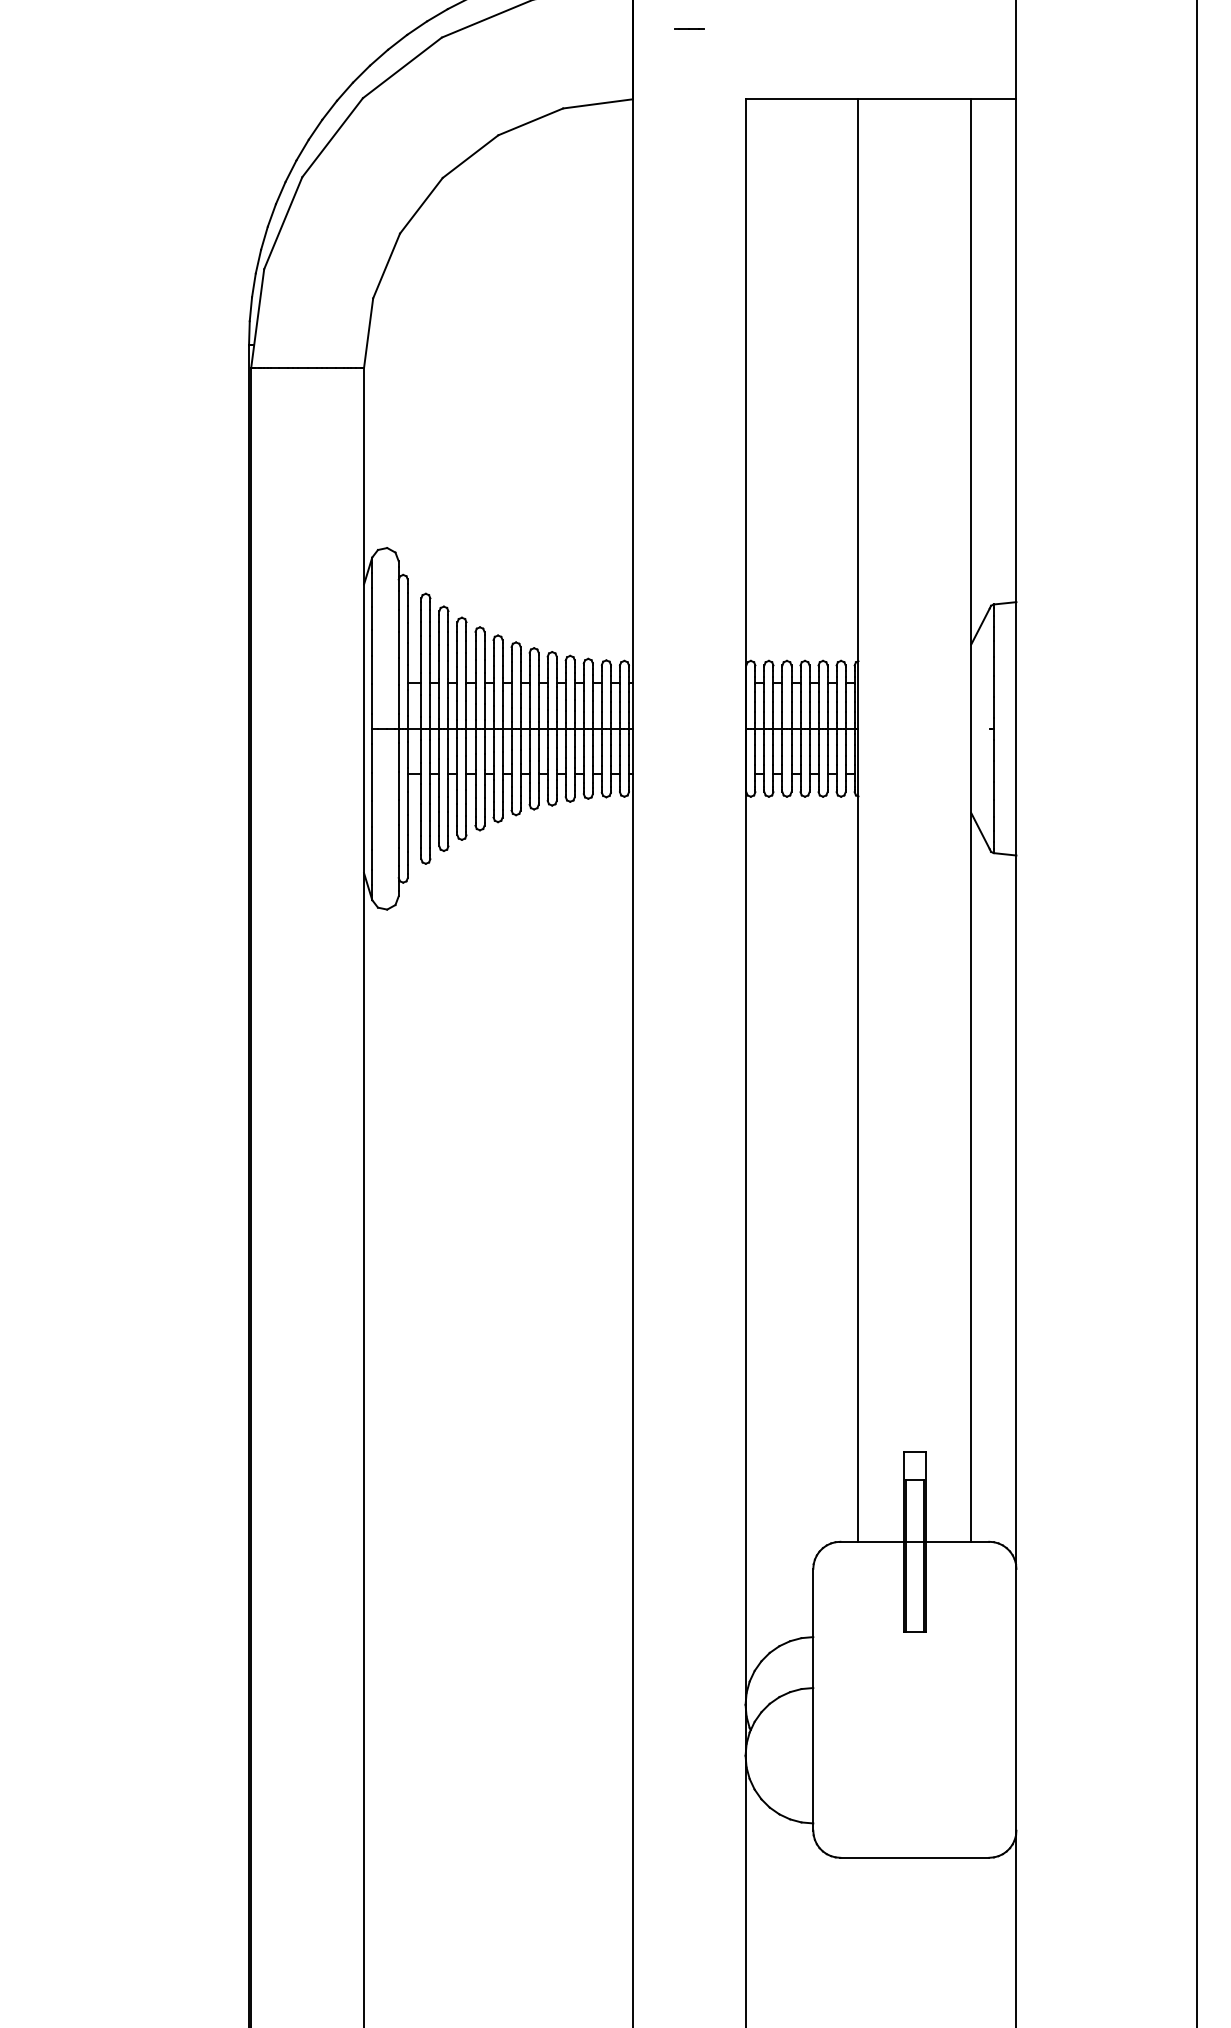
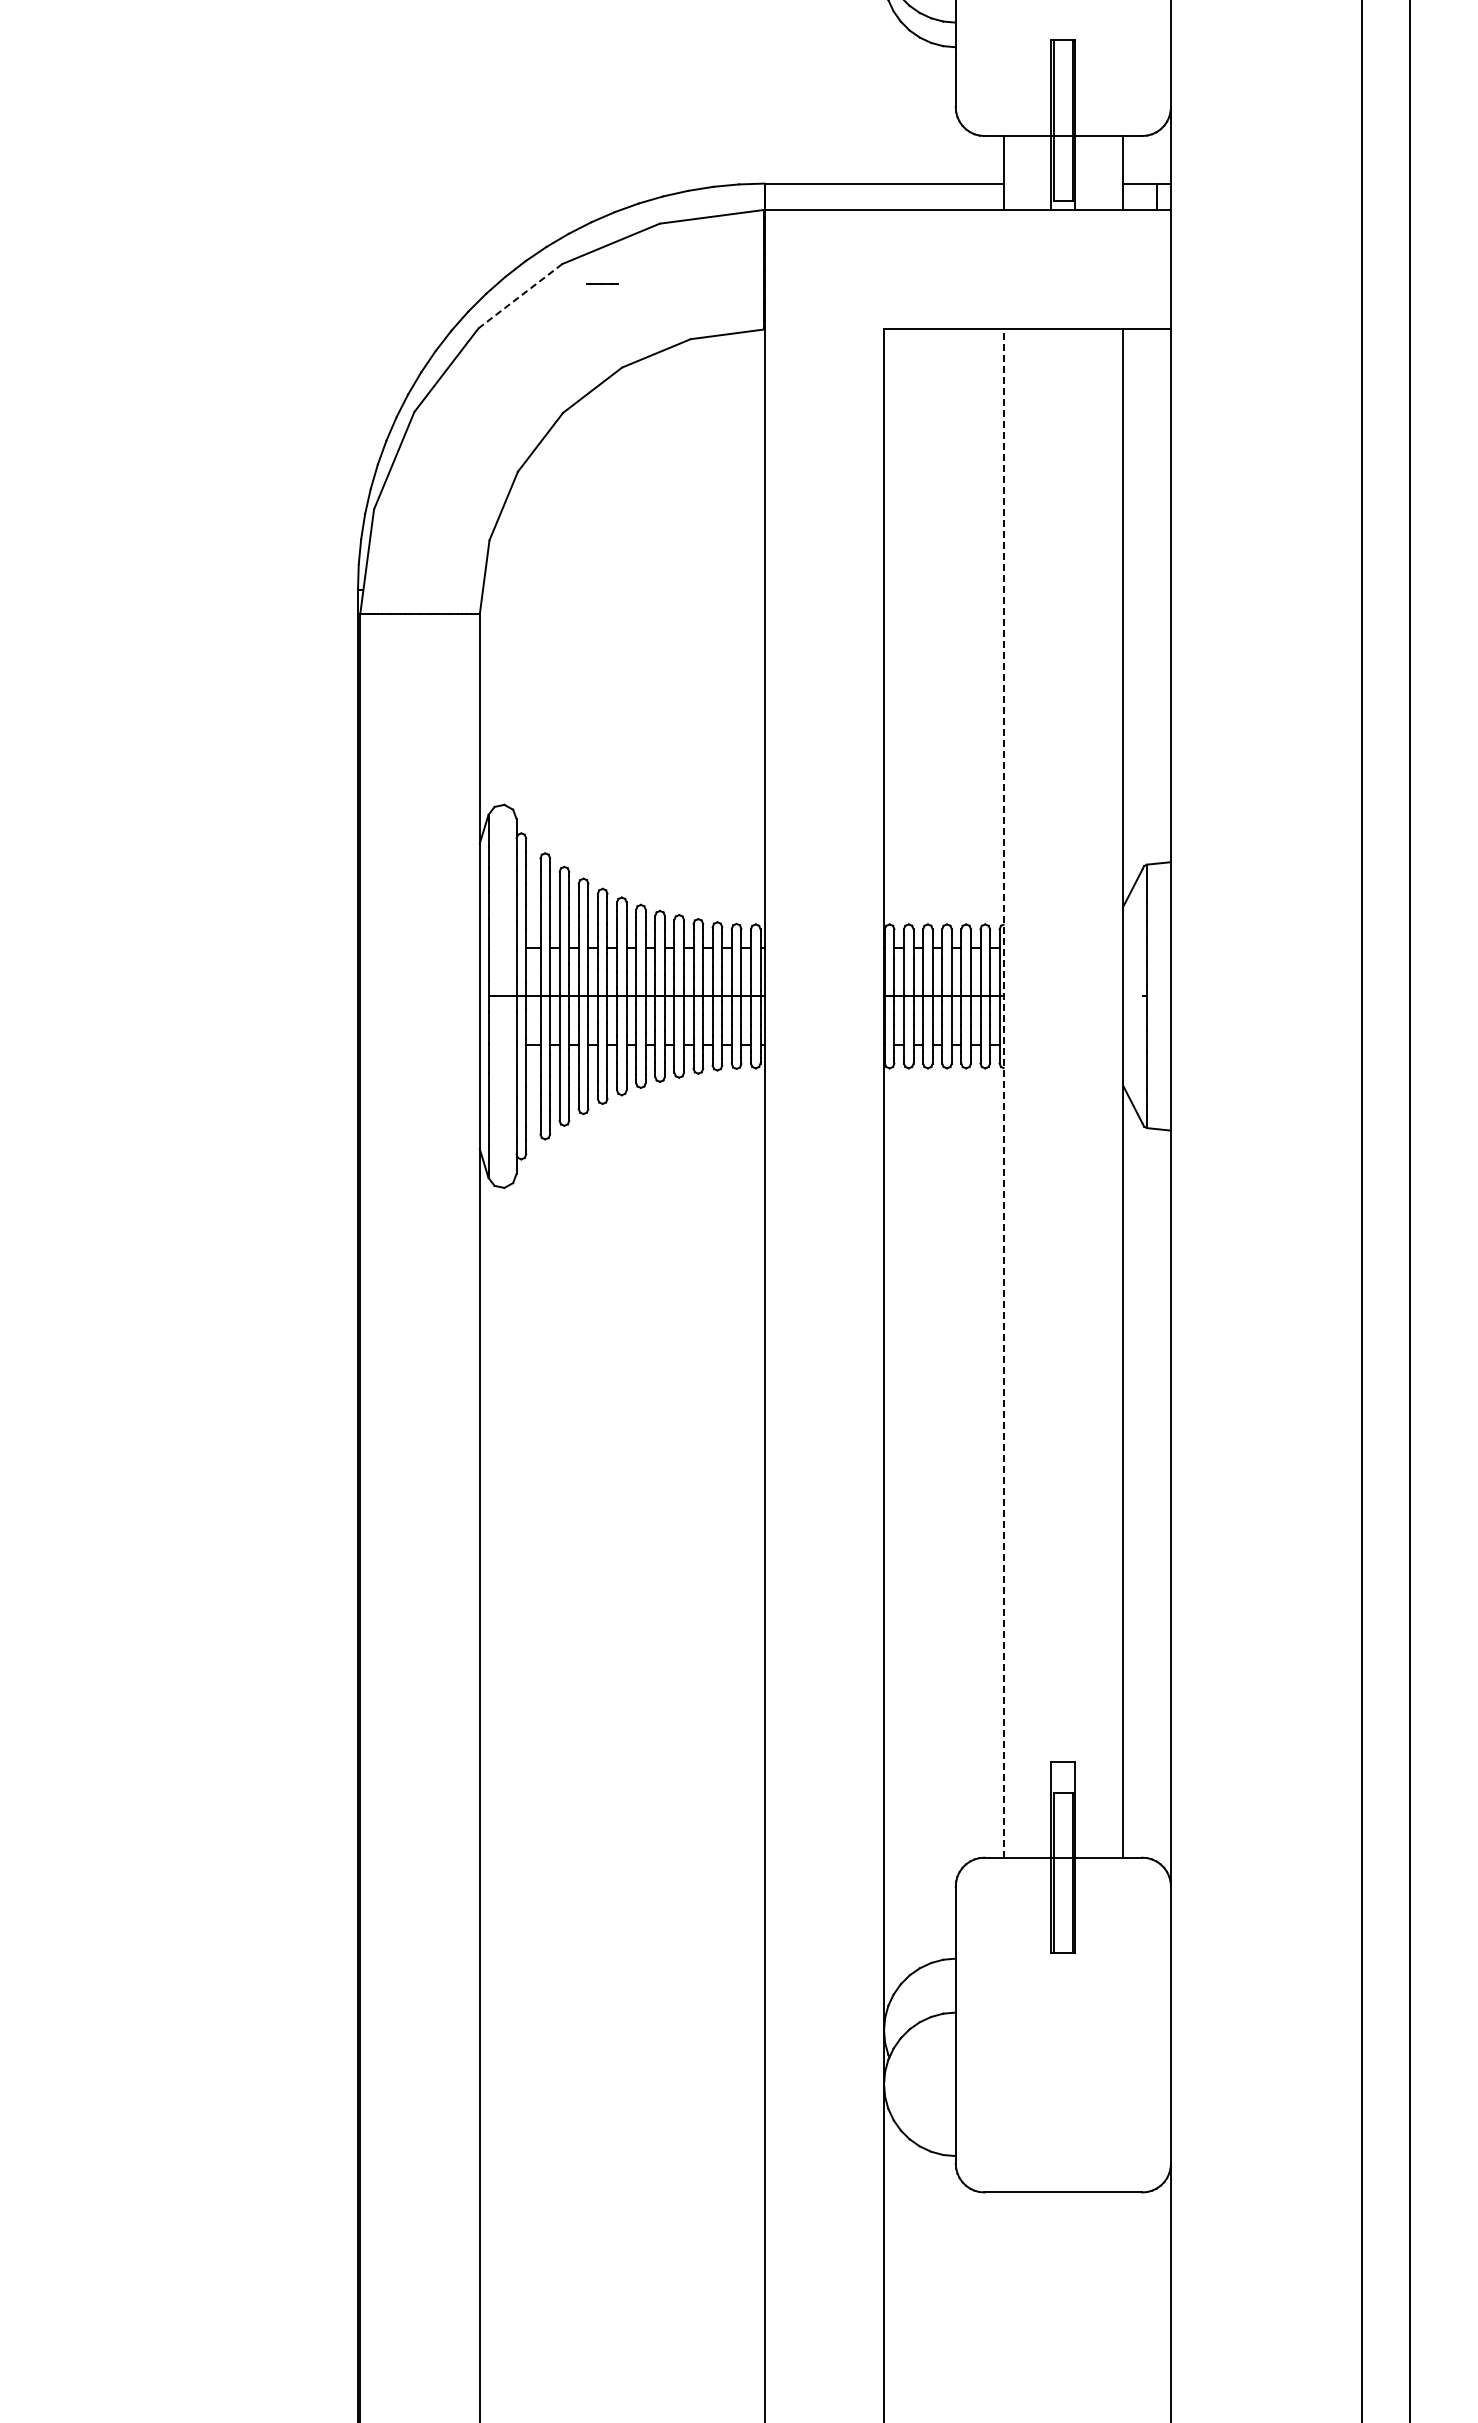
line: (689, 28) -> (602, 283), moved
line: (402, 68) -> (520, 296), solid -> dashed
line: (858, 820) -> (1003, 1093), solid -> dashed

